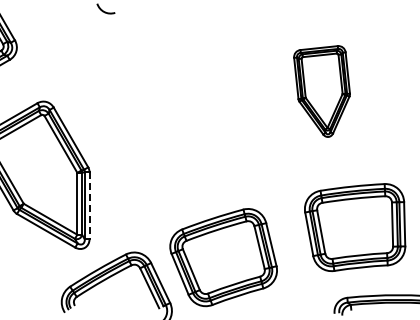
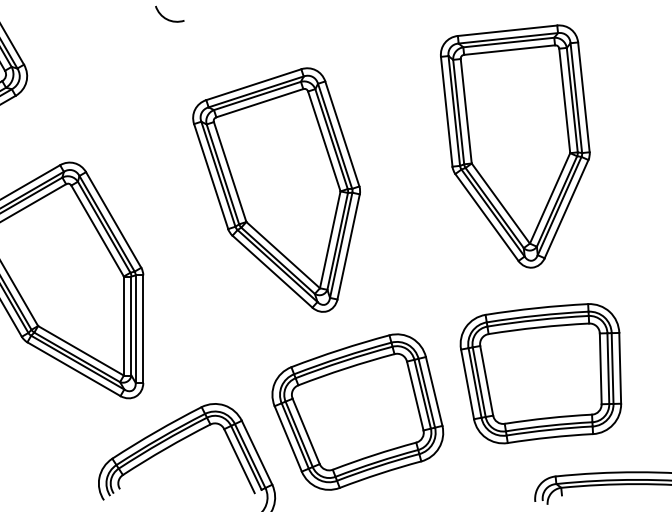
part: (321, 91) -> (514, 146), size x1.67
part: (172, 118) -> (276, 189), added
line: (89, 205) -> (143, 328), dashed -> solid
part: (355, 227) -> (541, 373), moved

